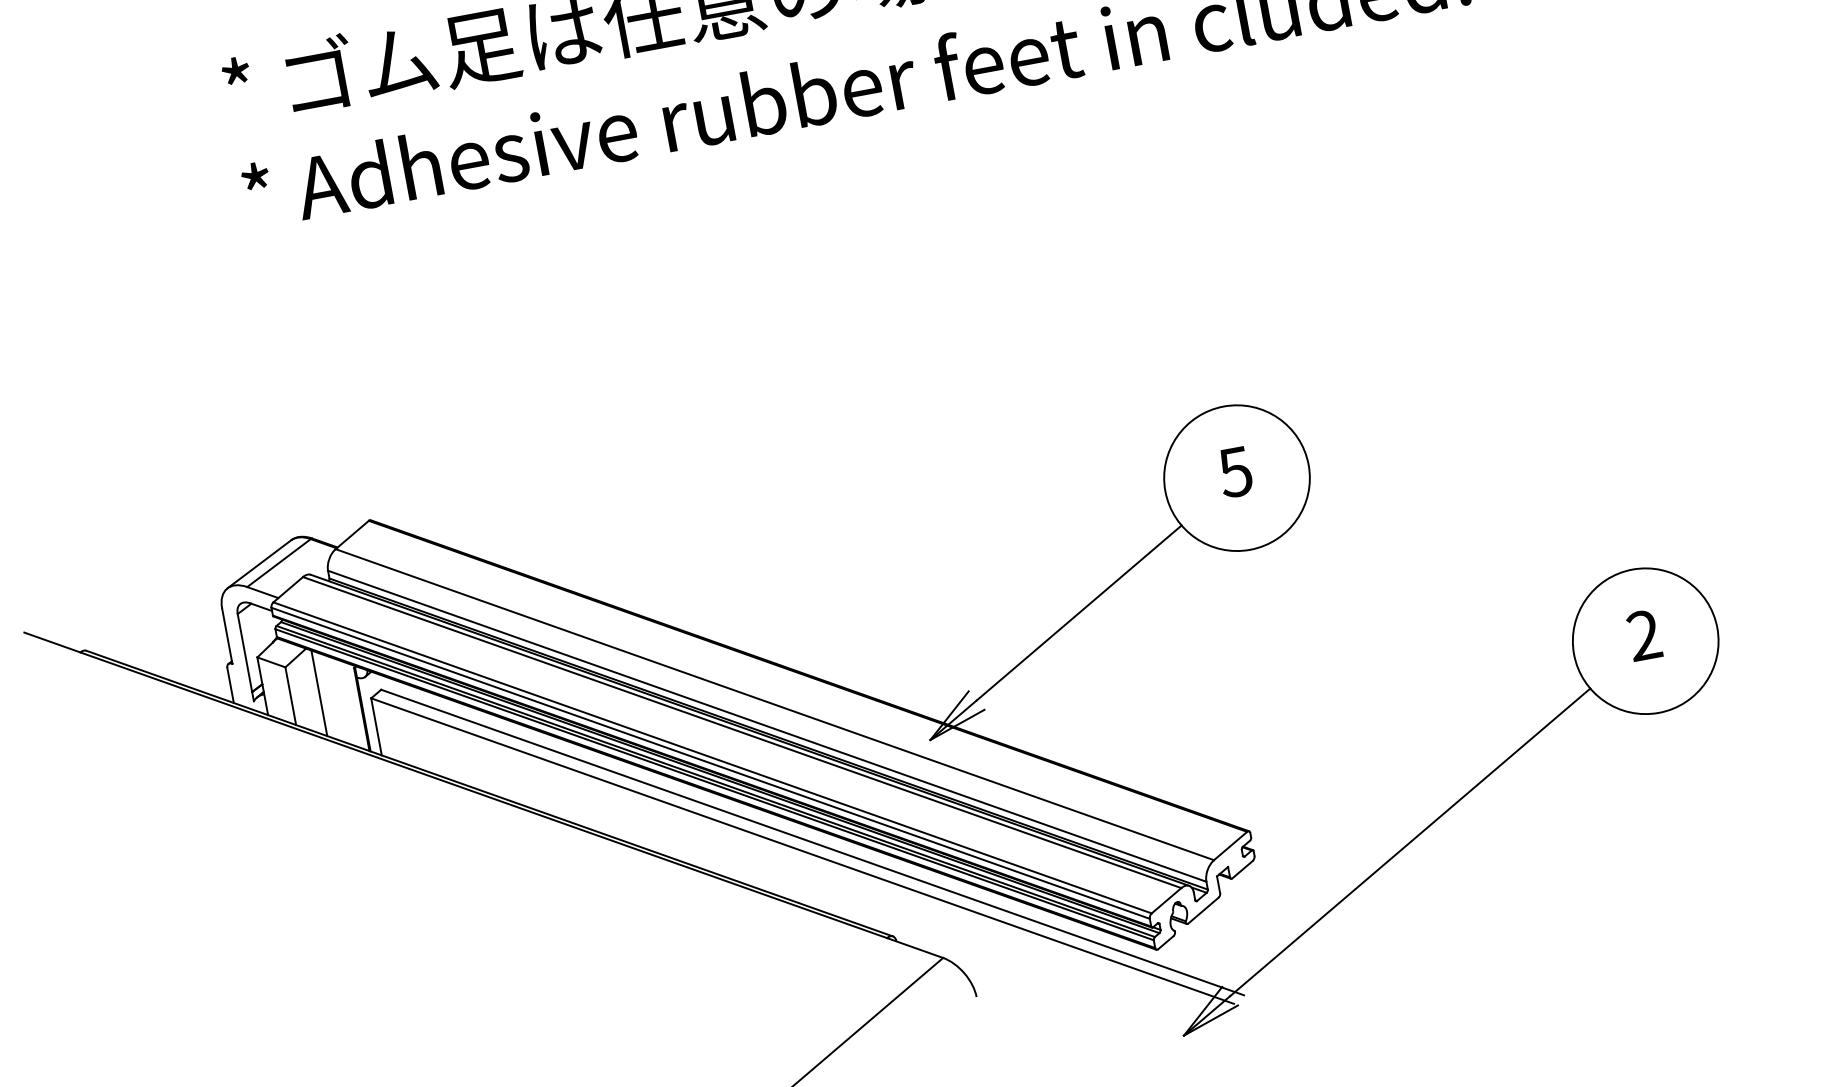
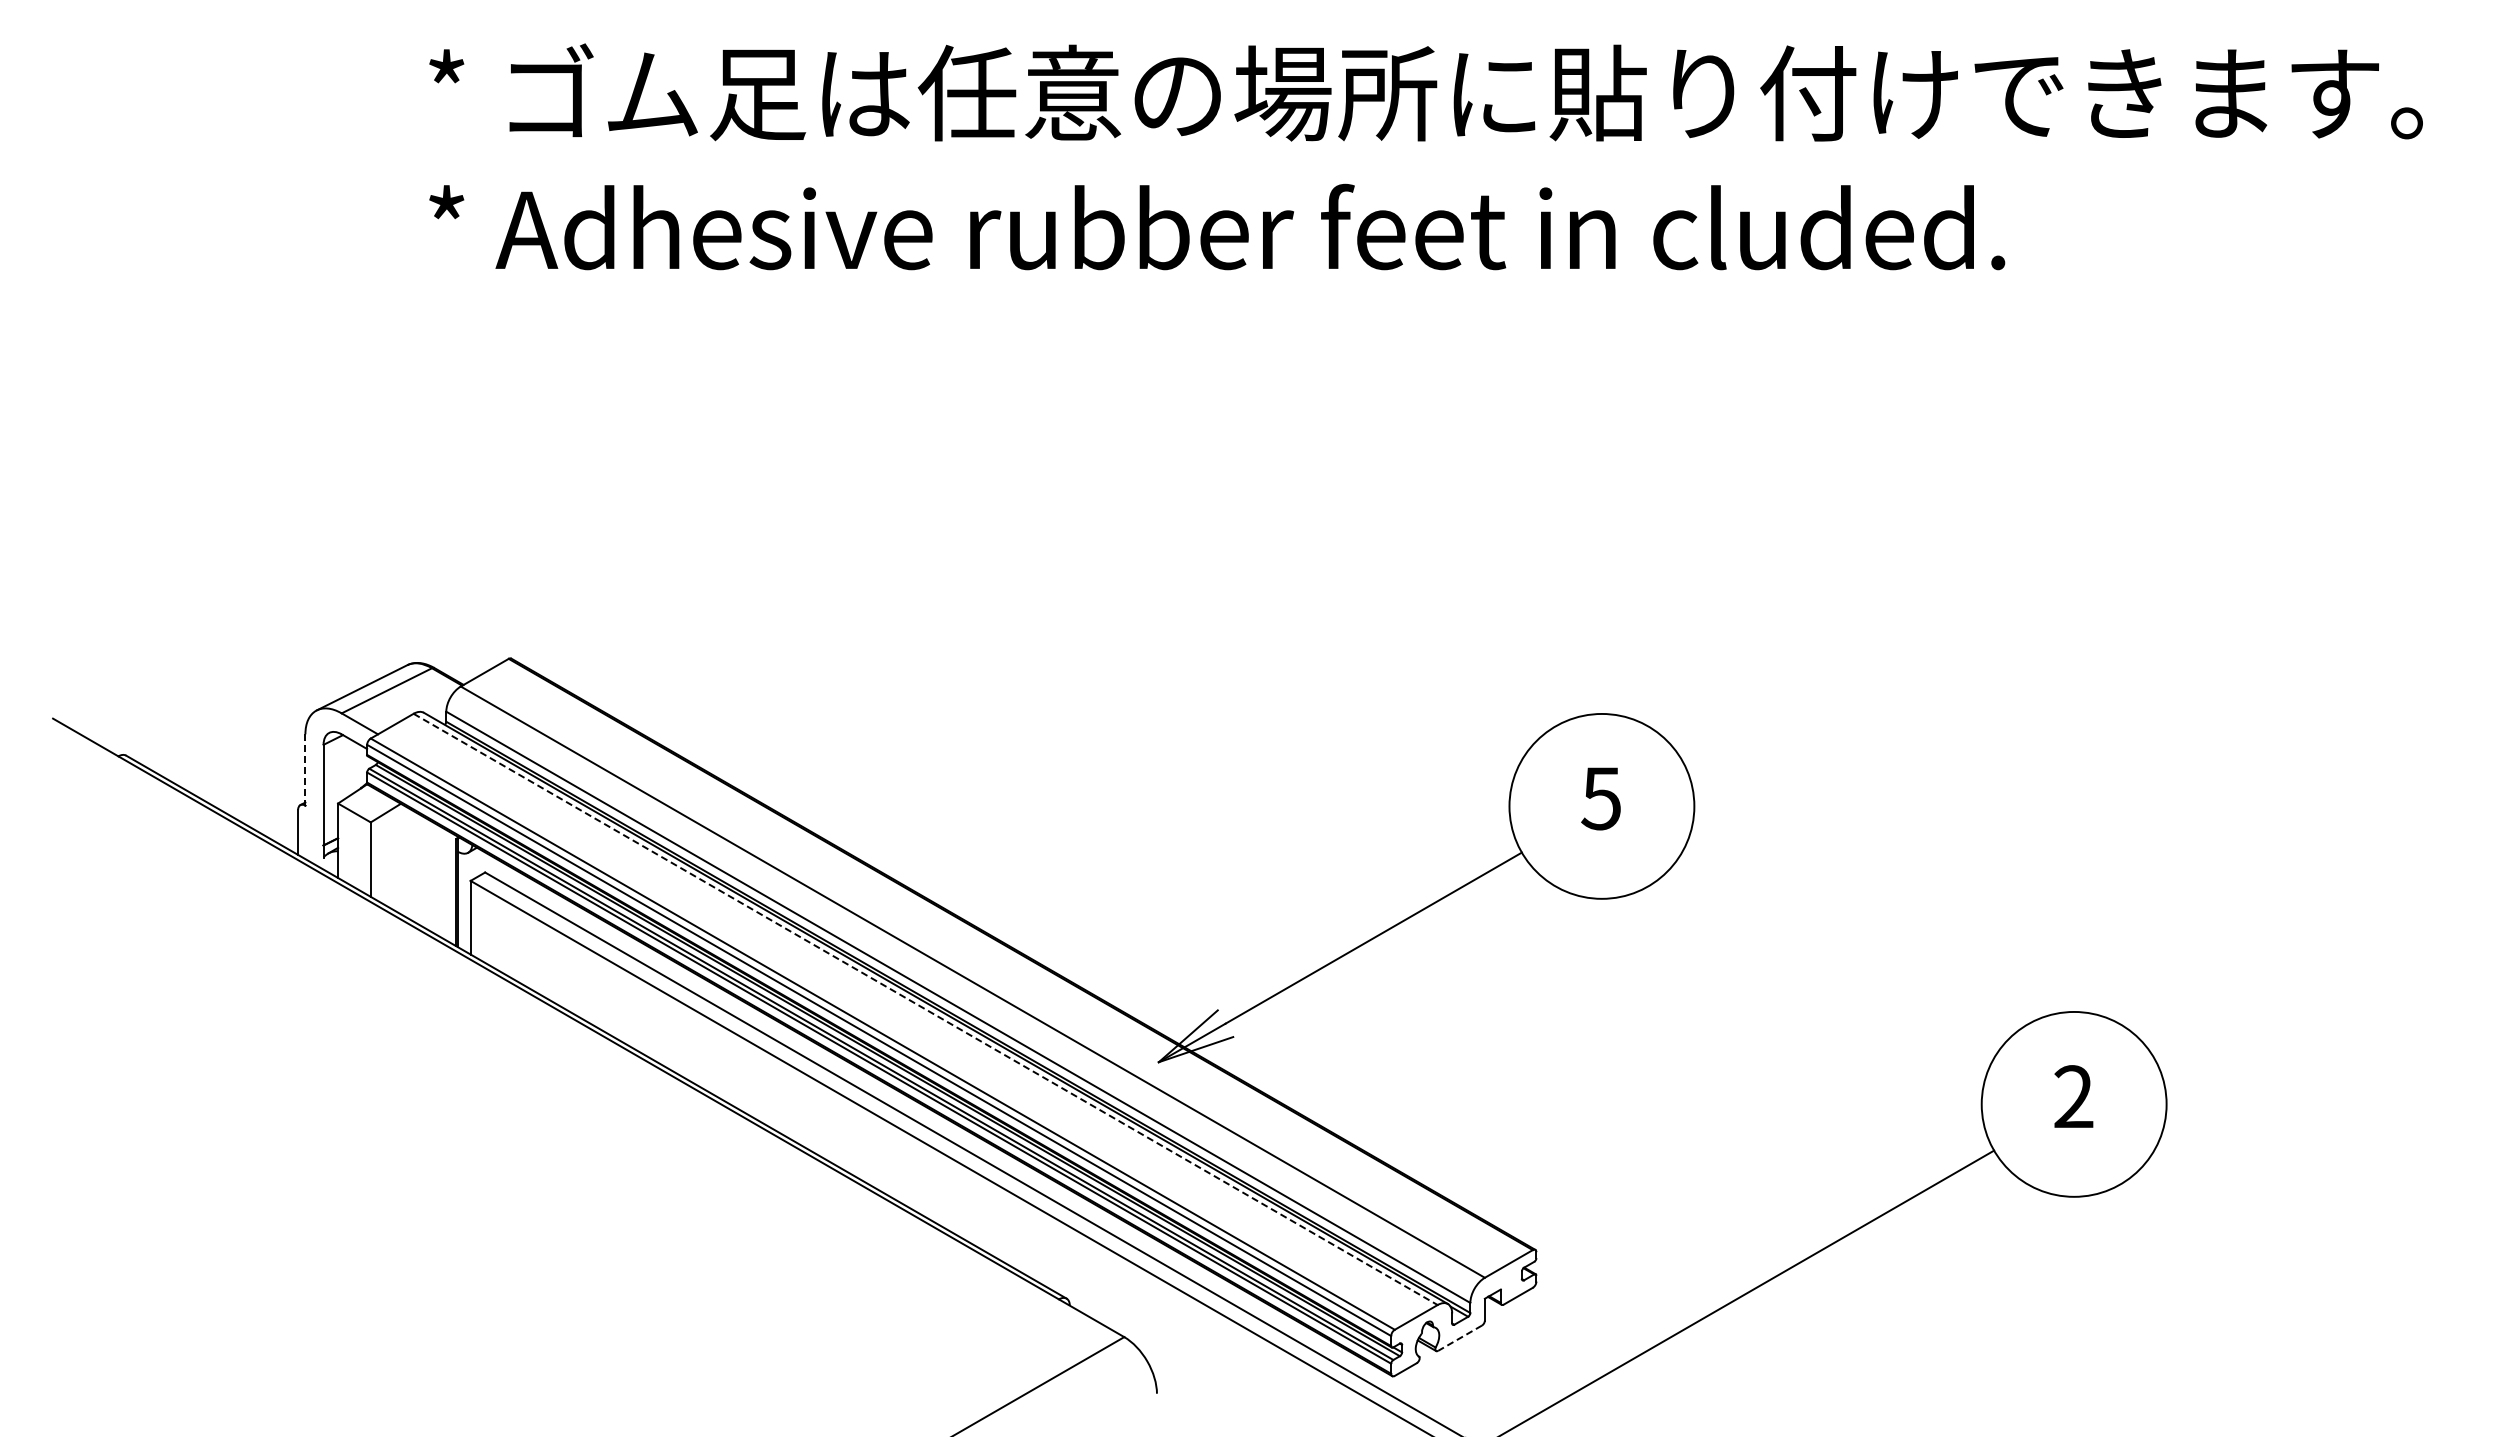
line: (227, 635) -> (305, 769), solid -> dashed
line: (319, 693) -> (407, 862), removed
line: (742, 732) -> (926, 1009), solid -> dashed
line: (1203, 910) -> (1459, 1338), solid -> dashed

